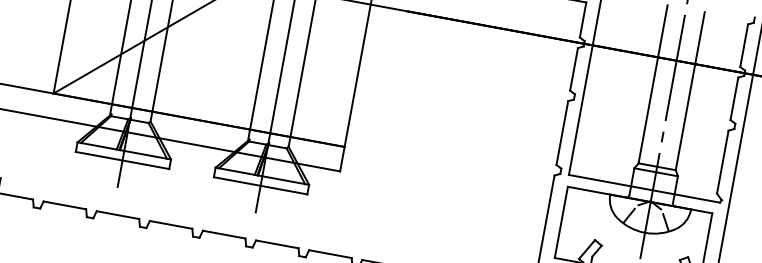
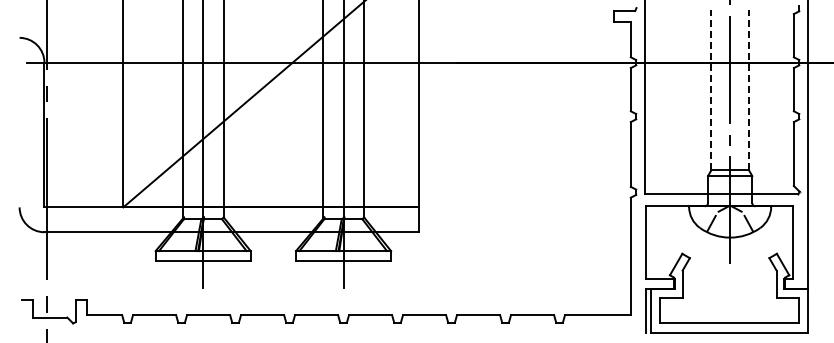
line: (653, 83) -> (711, 89), solid -> dashed
line: (690, 90) -> (749, 89), solid -> dashed

